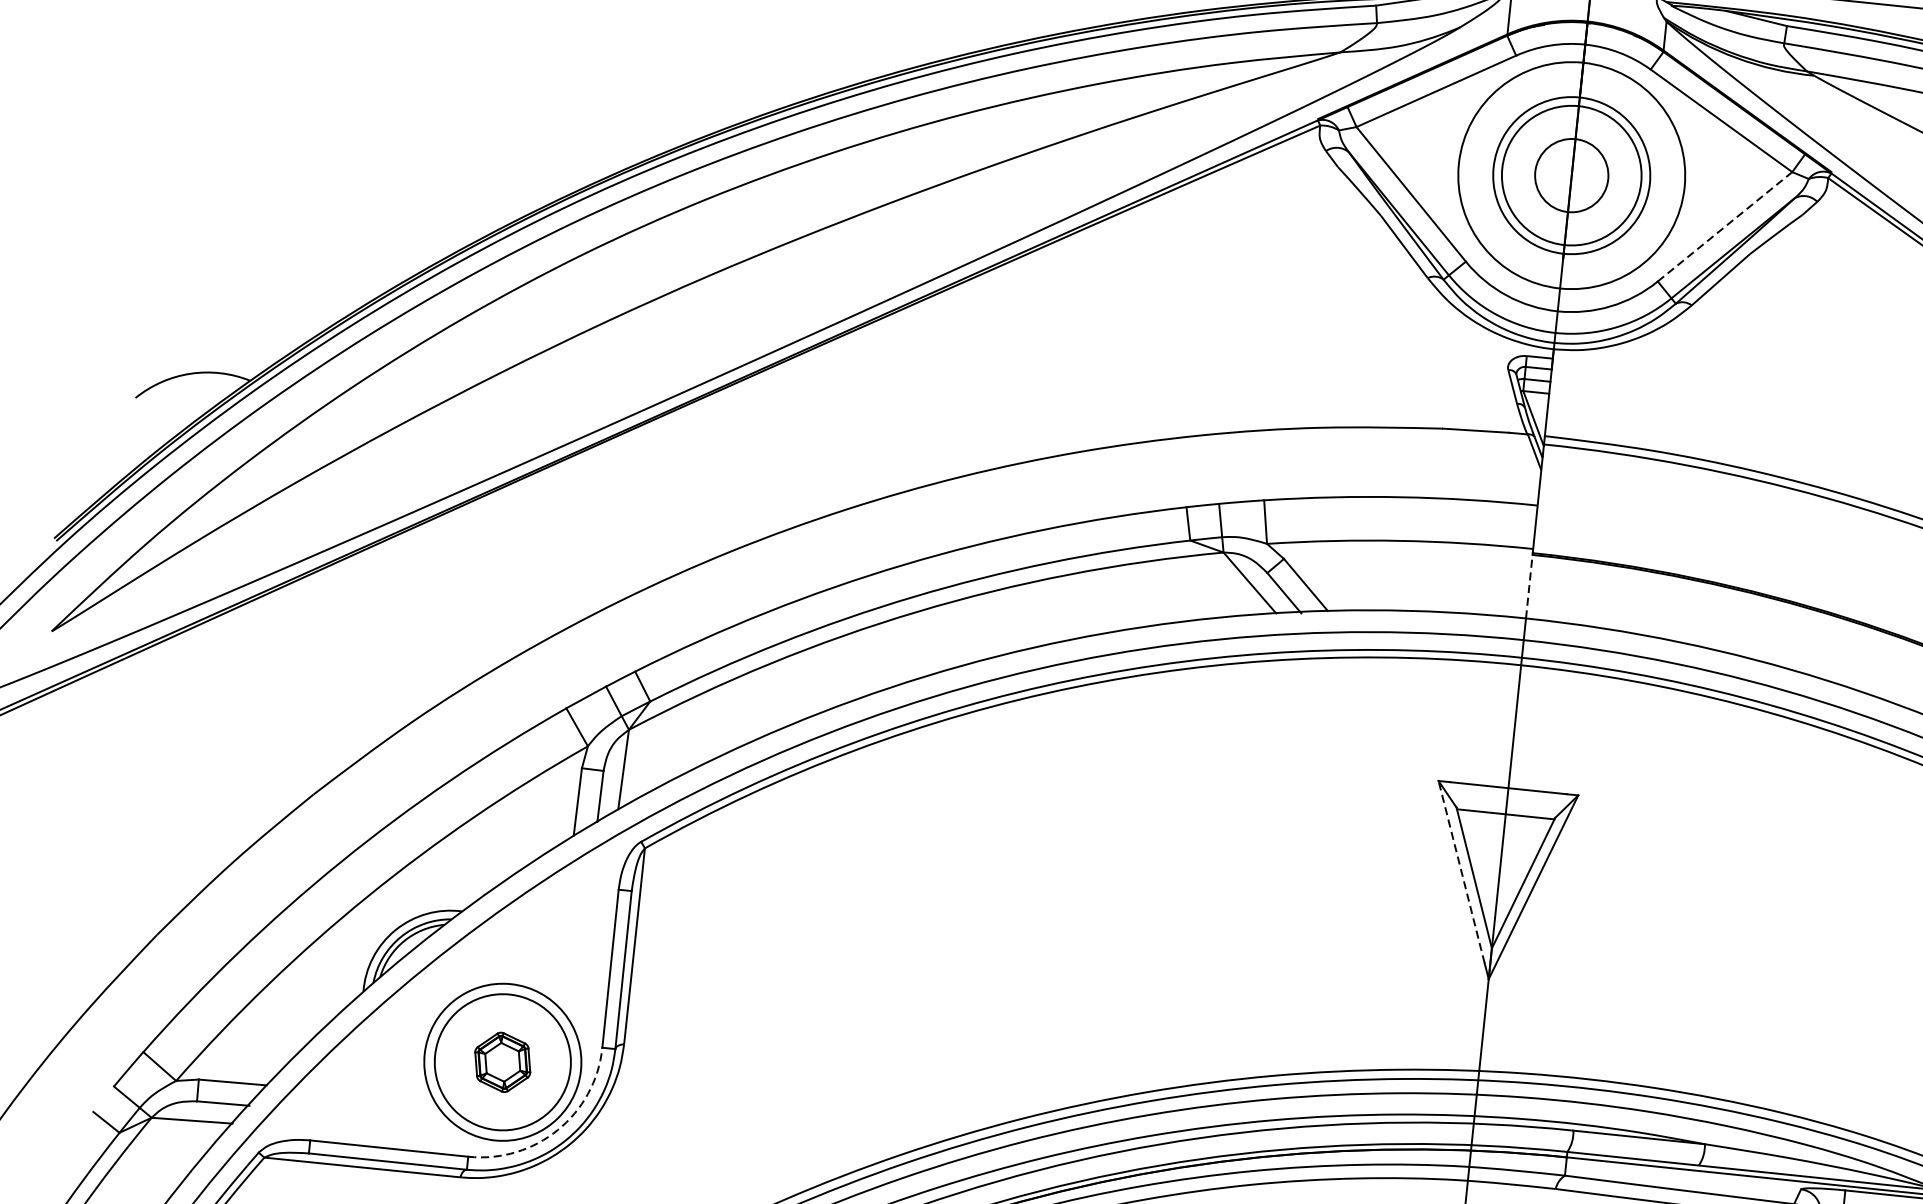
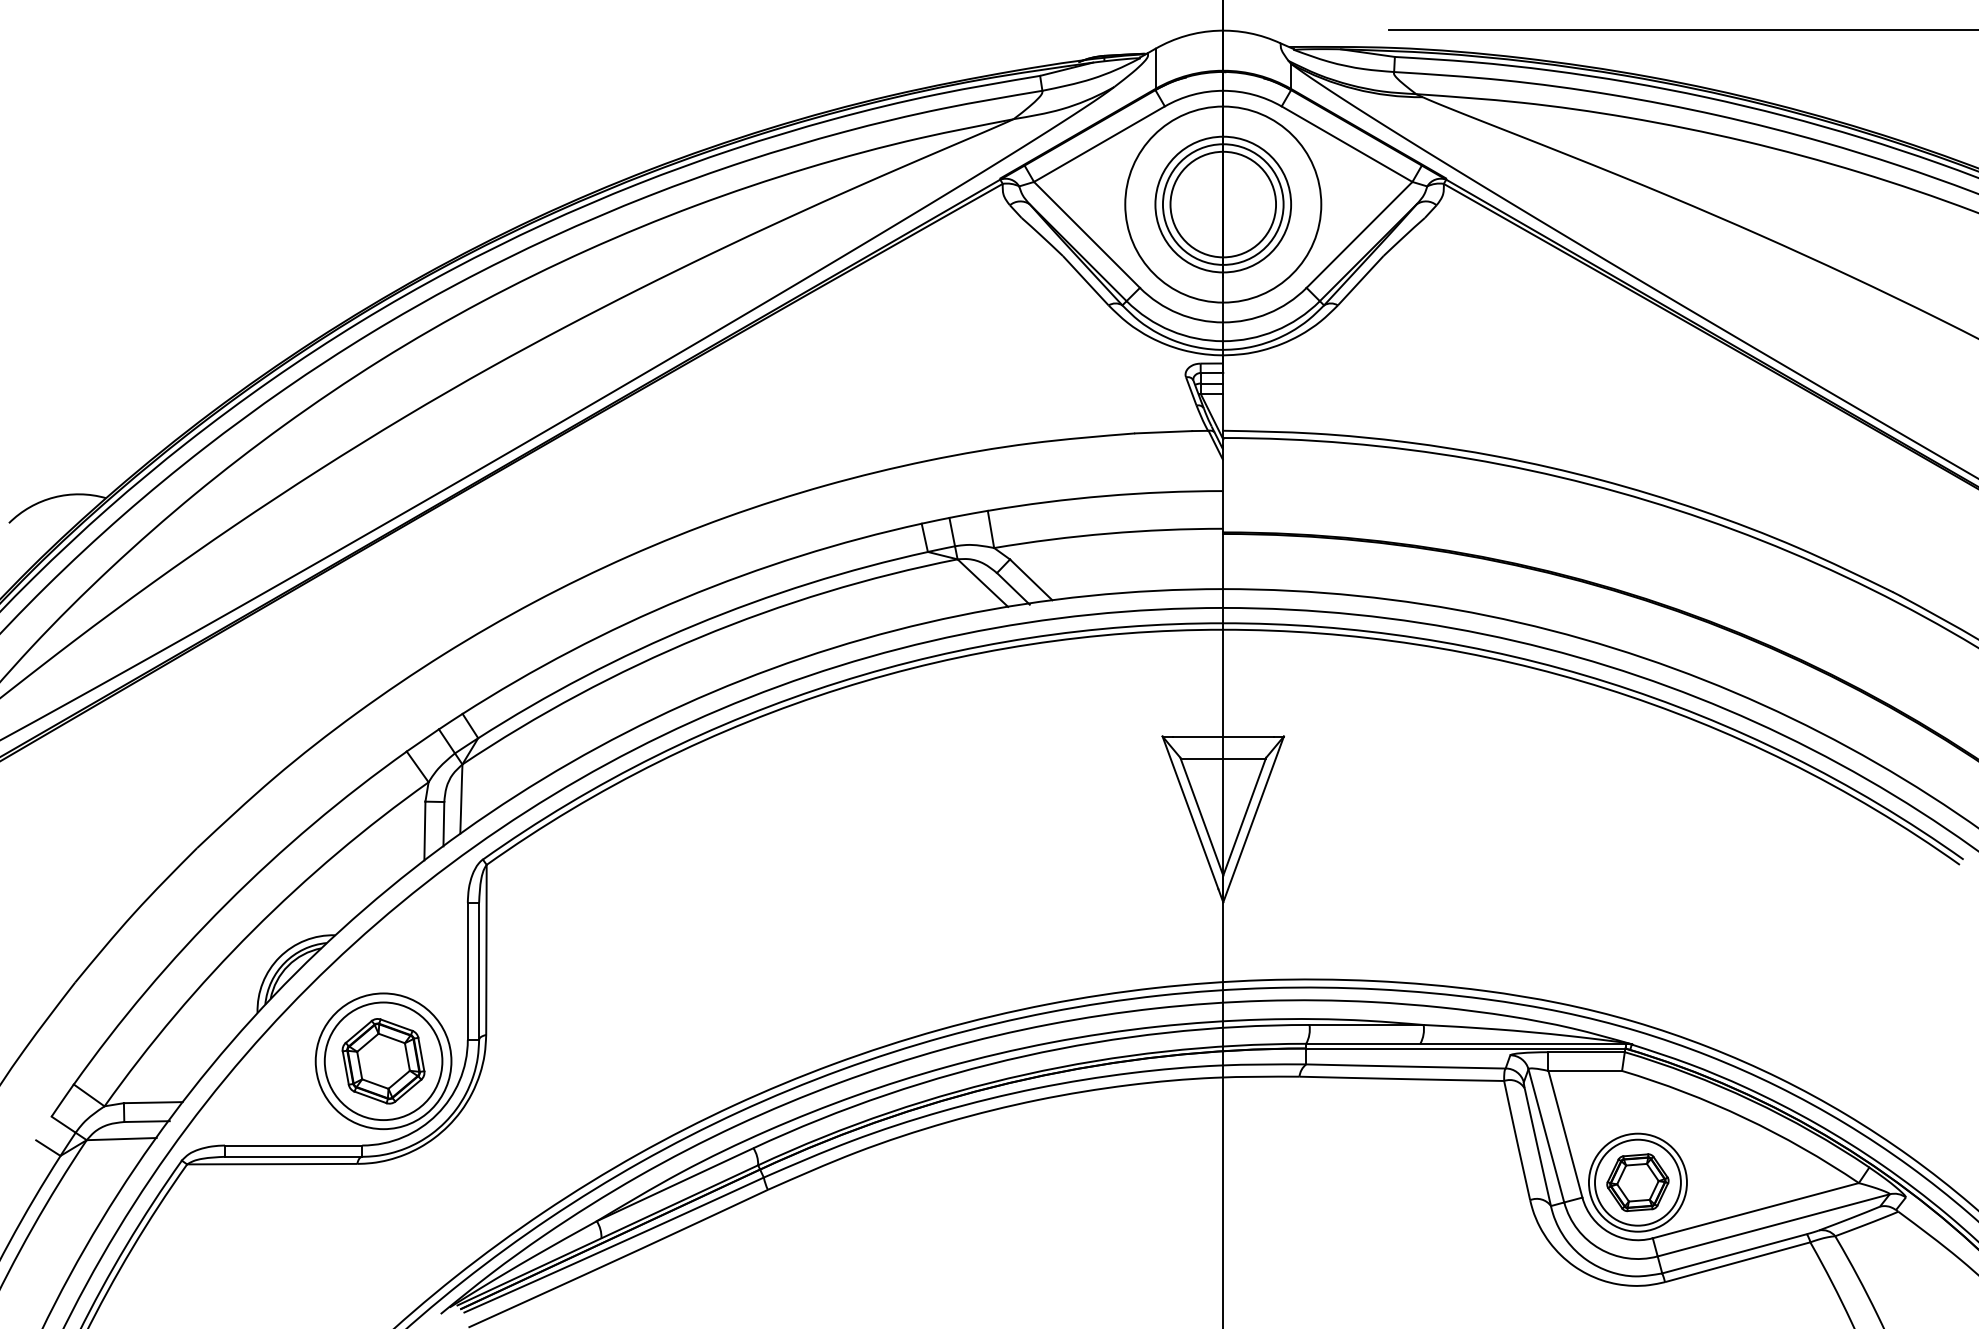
circle: (1572, 175) -> (1223, 204), size x1.67
line: (1725, 226) -> (1359, 234), dashed -> solid
line: (1529, 586) -> (1223, 561), dashed -> solid
line: (1461, 871) -> (1190, 812), dashed -> solid
part: (502, 1062) -> (383, 1061), size x1.67
arc: (557, 1129) -> (436, 1114), dashed -> solid

